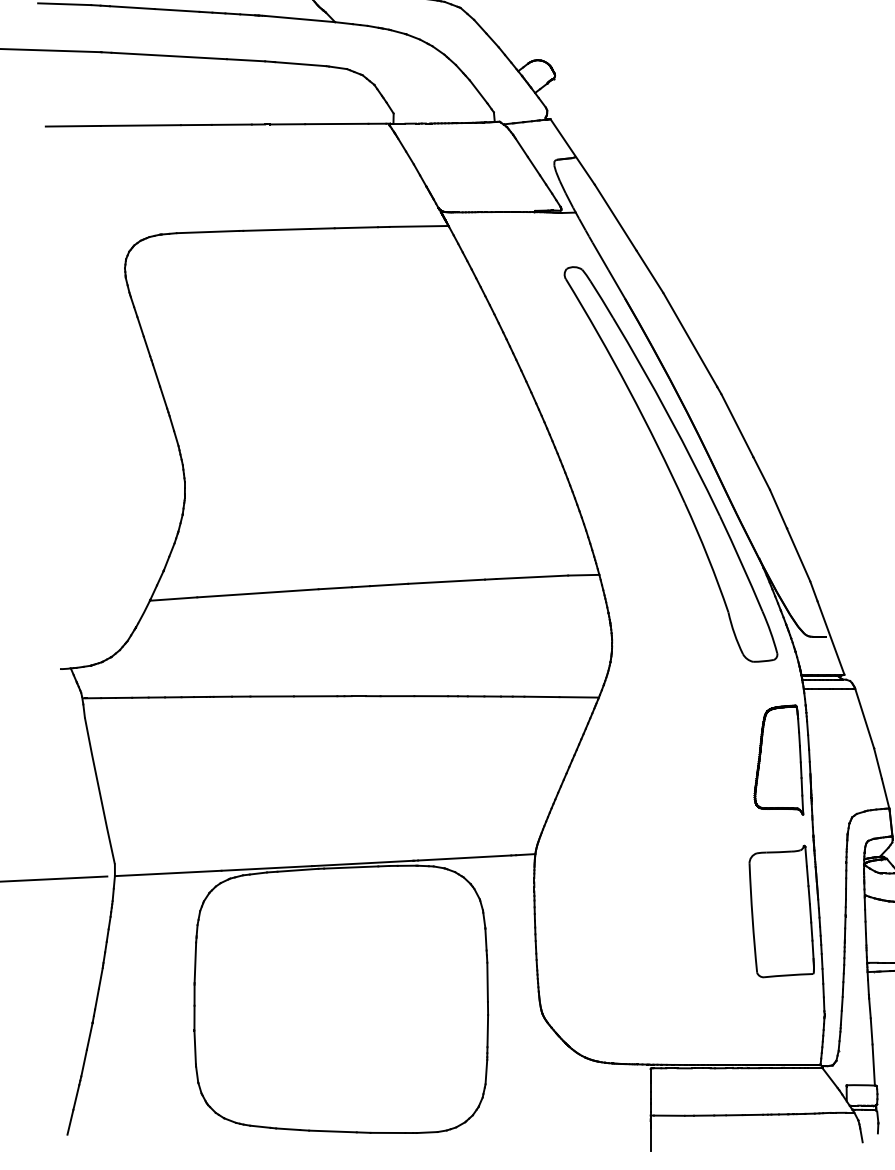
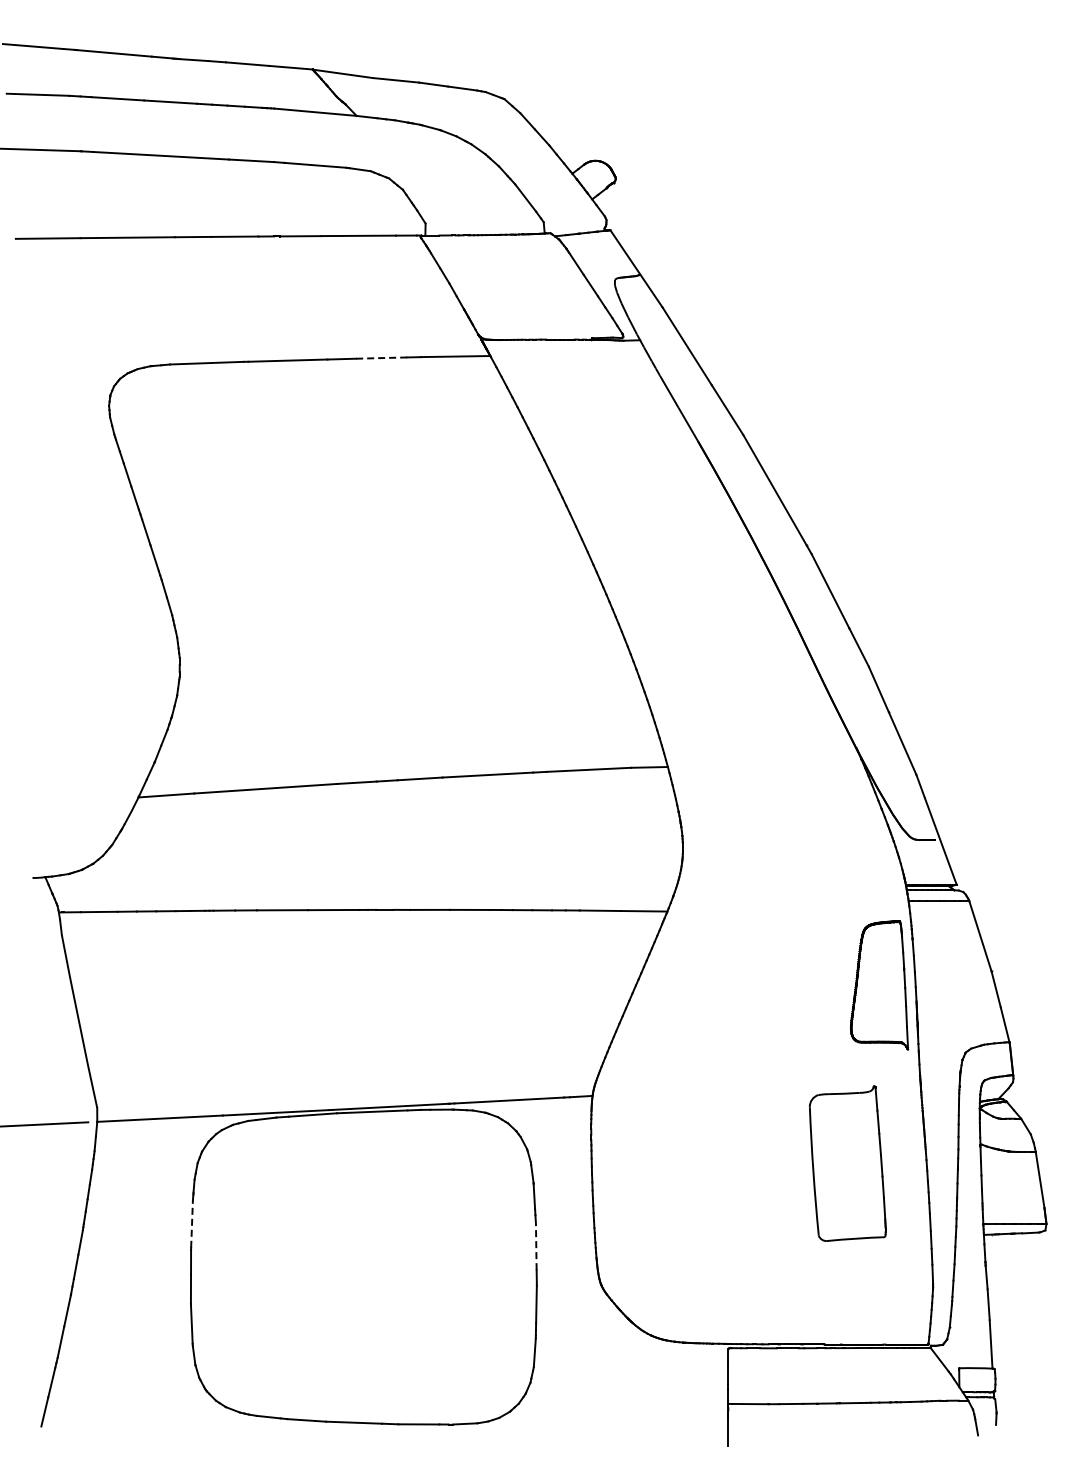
line: (356, 228) -> (381, 358), solid -> dashed
part: (671, 464) -> (752, 636), removed
part: (781, 911) -> (847, 1163), moved
line: (195, 963) -> (192, 1224), solid -> dashed
line: (487, 981) -> (536, 1246), solid -> dashed

